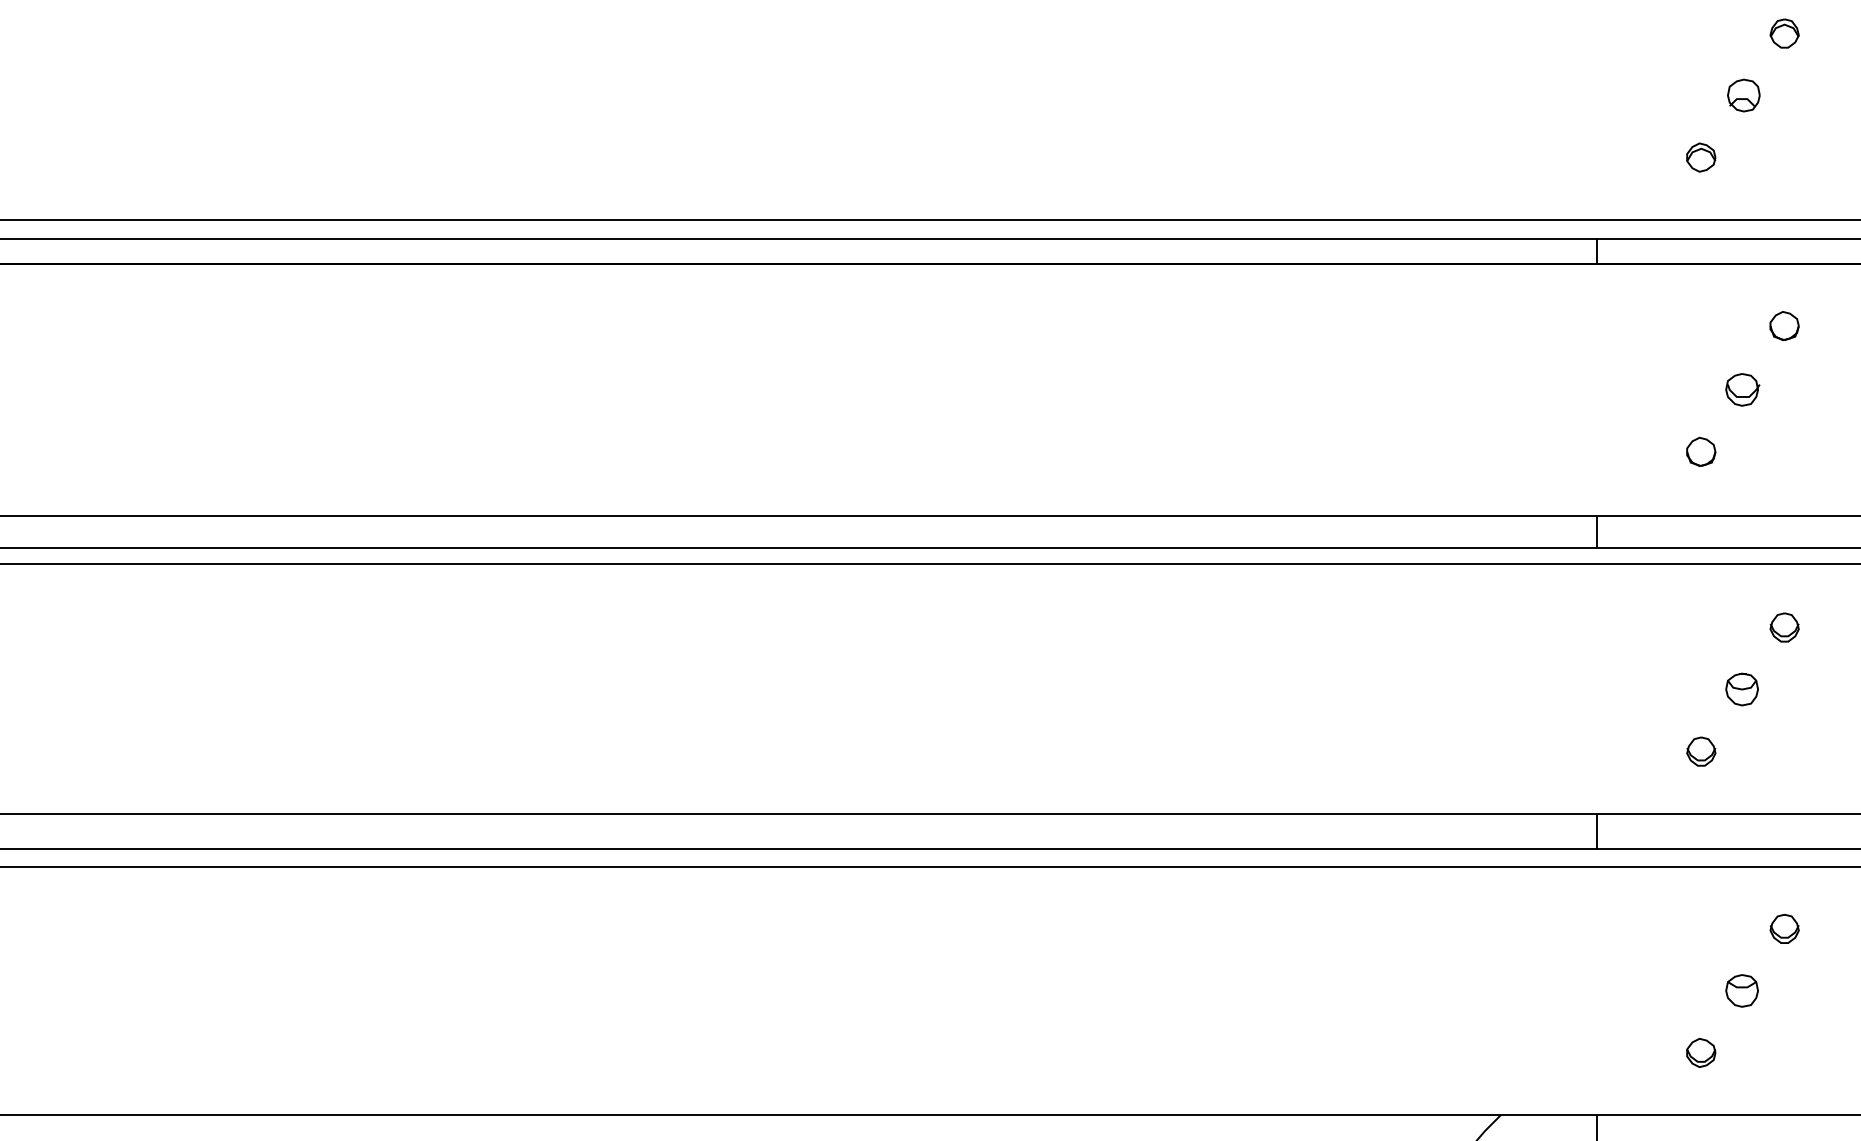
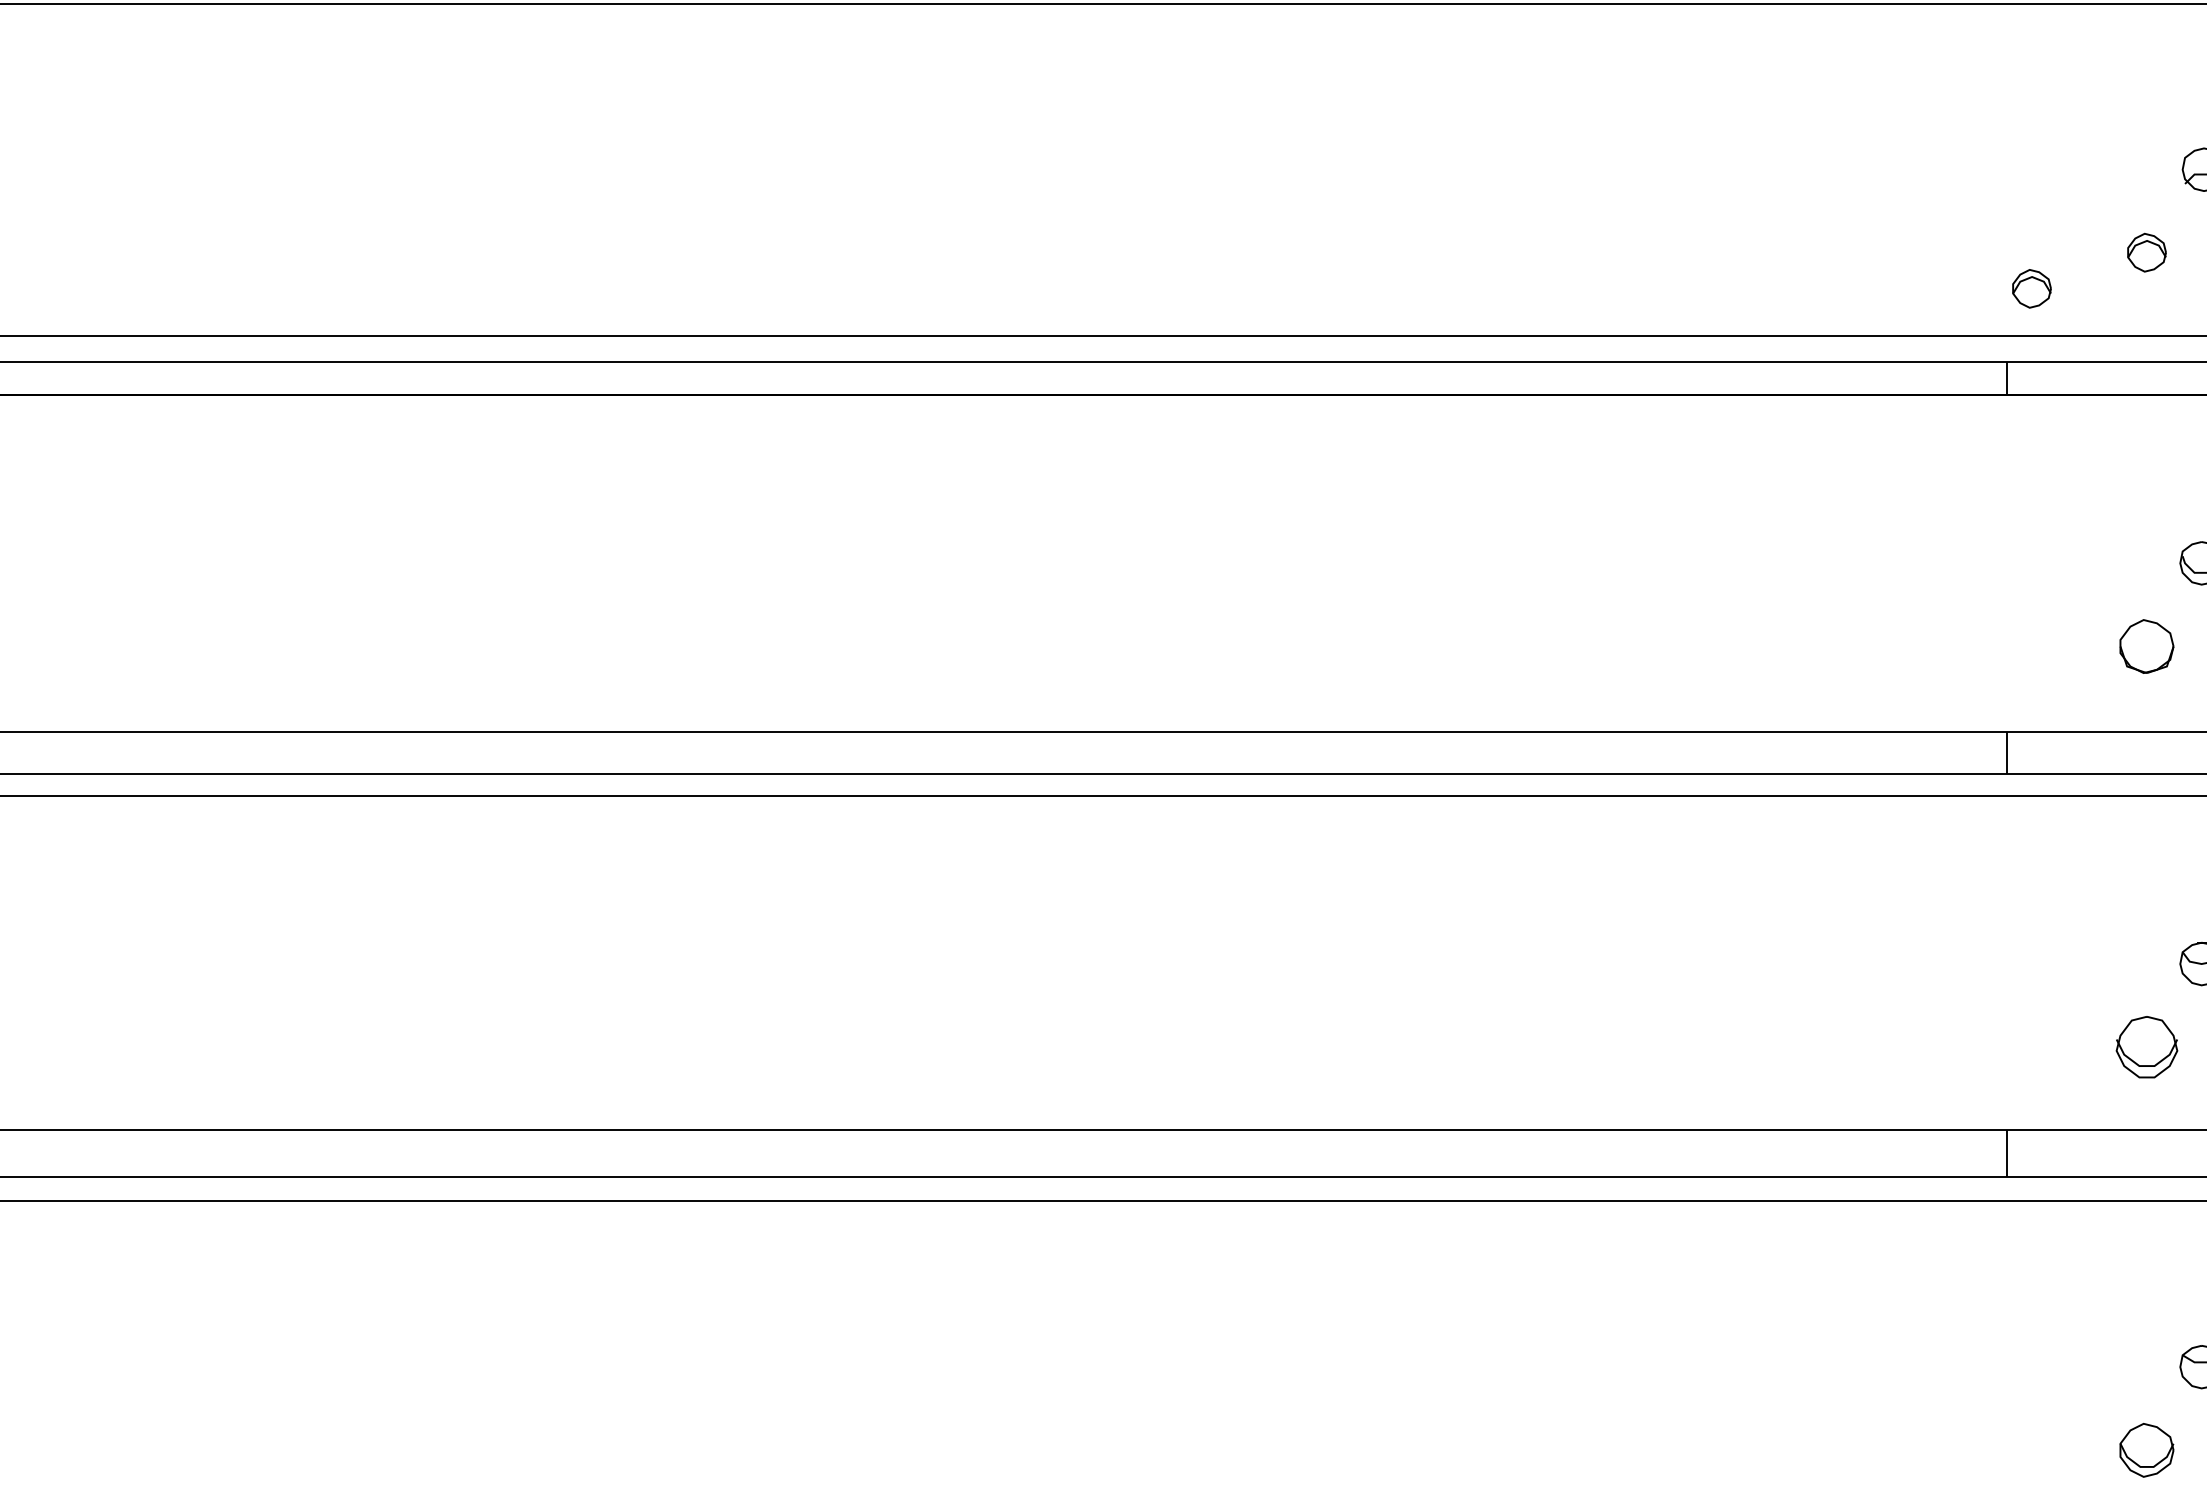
part: (1615, 184) -> (2032, 288), added
part: (1701, 451) -> (2147, 645), size x1.4
part: (1701, 751) -> (2147, 1046), size x1.6
part: (1701, 1052) -> (2147, 1449), size x1.4

